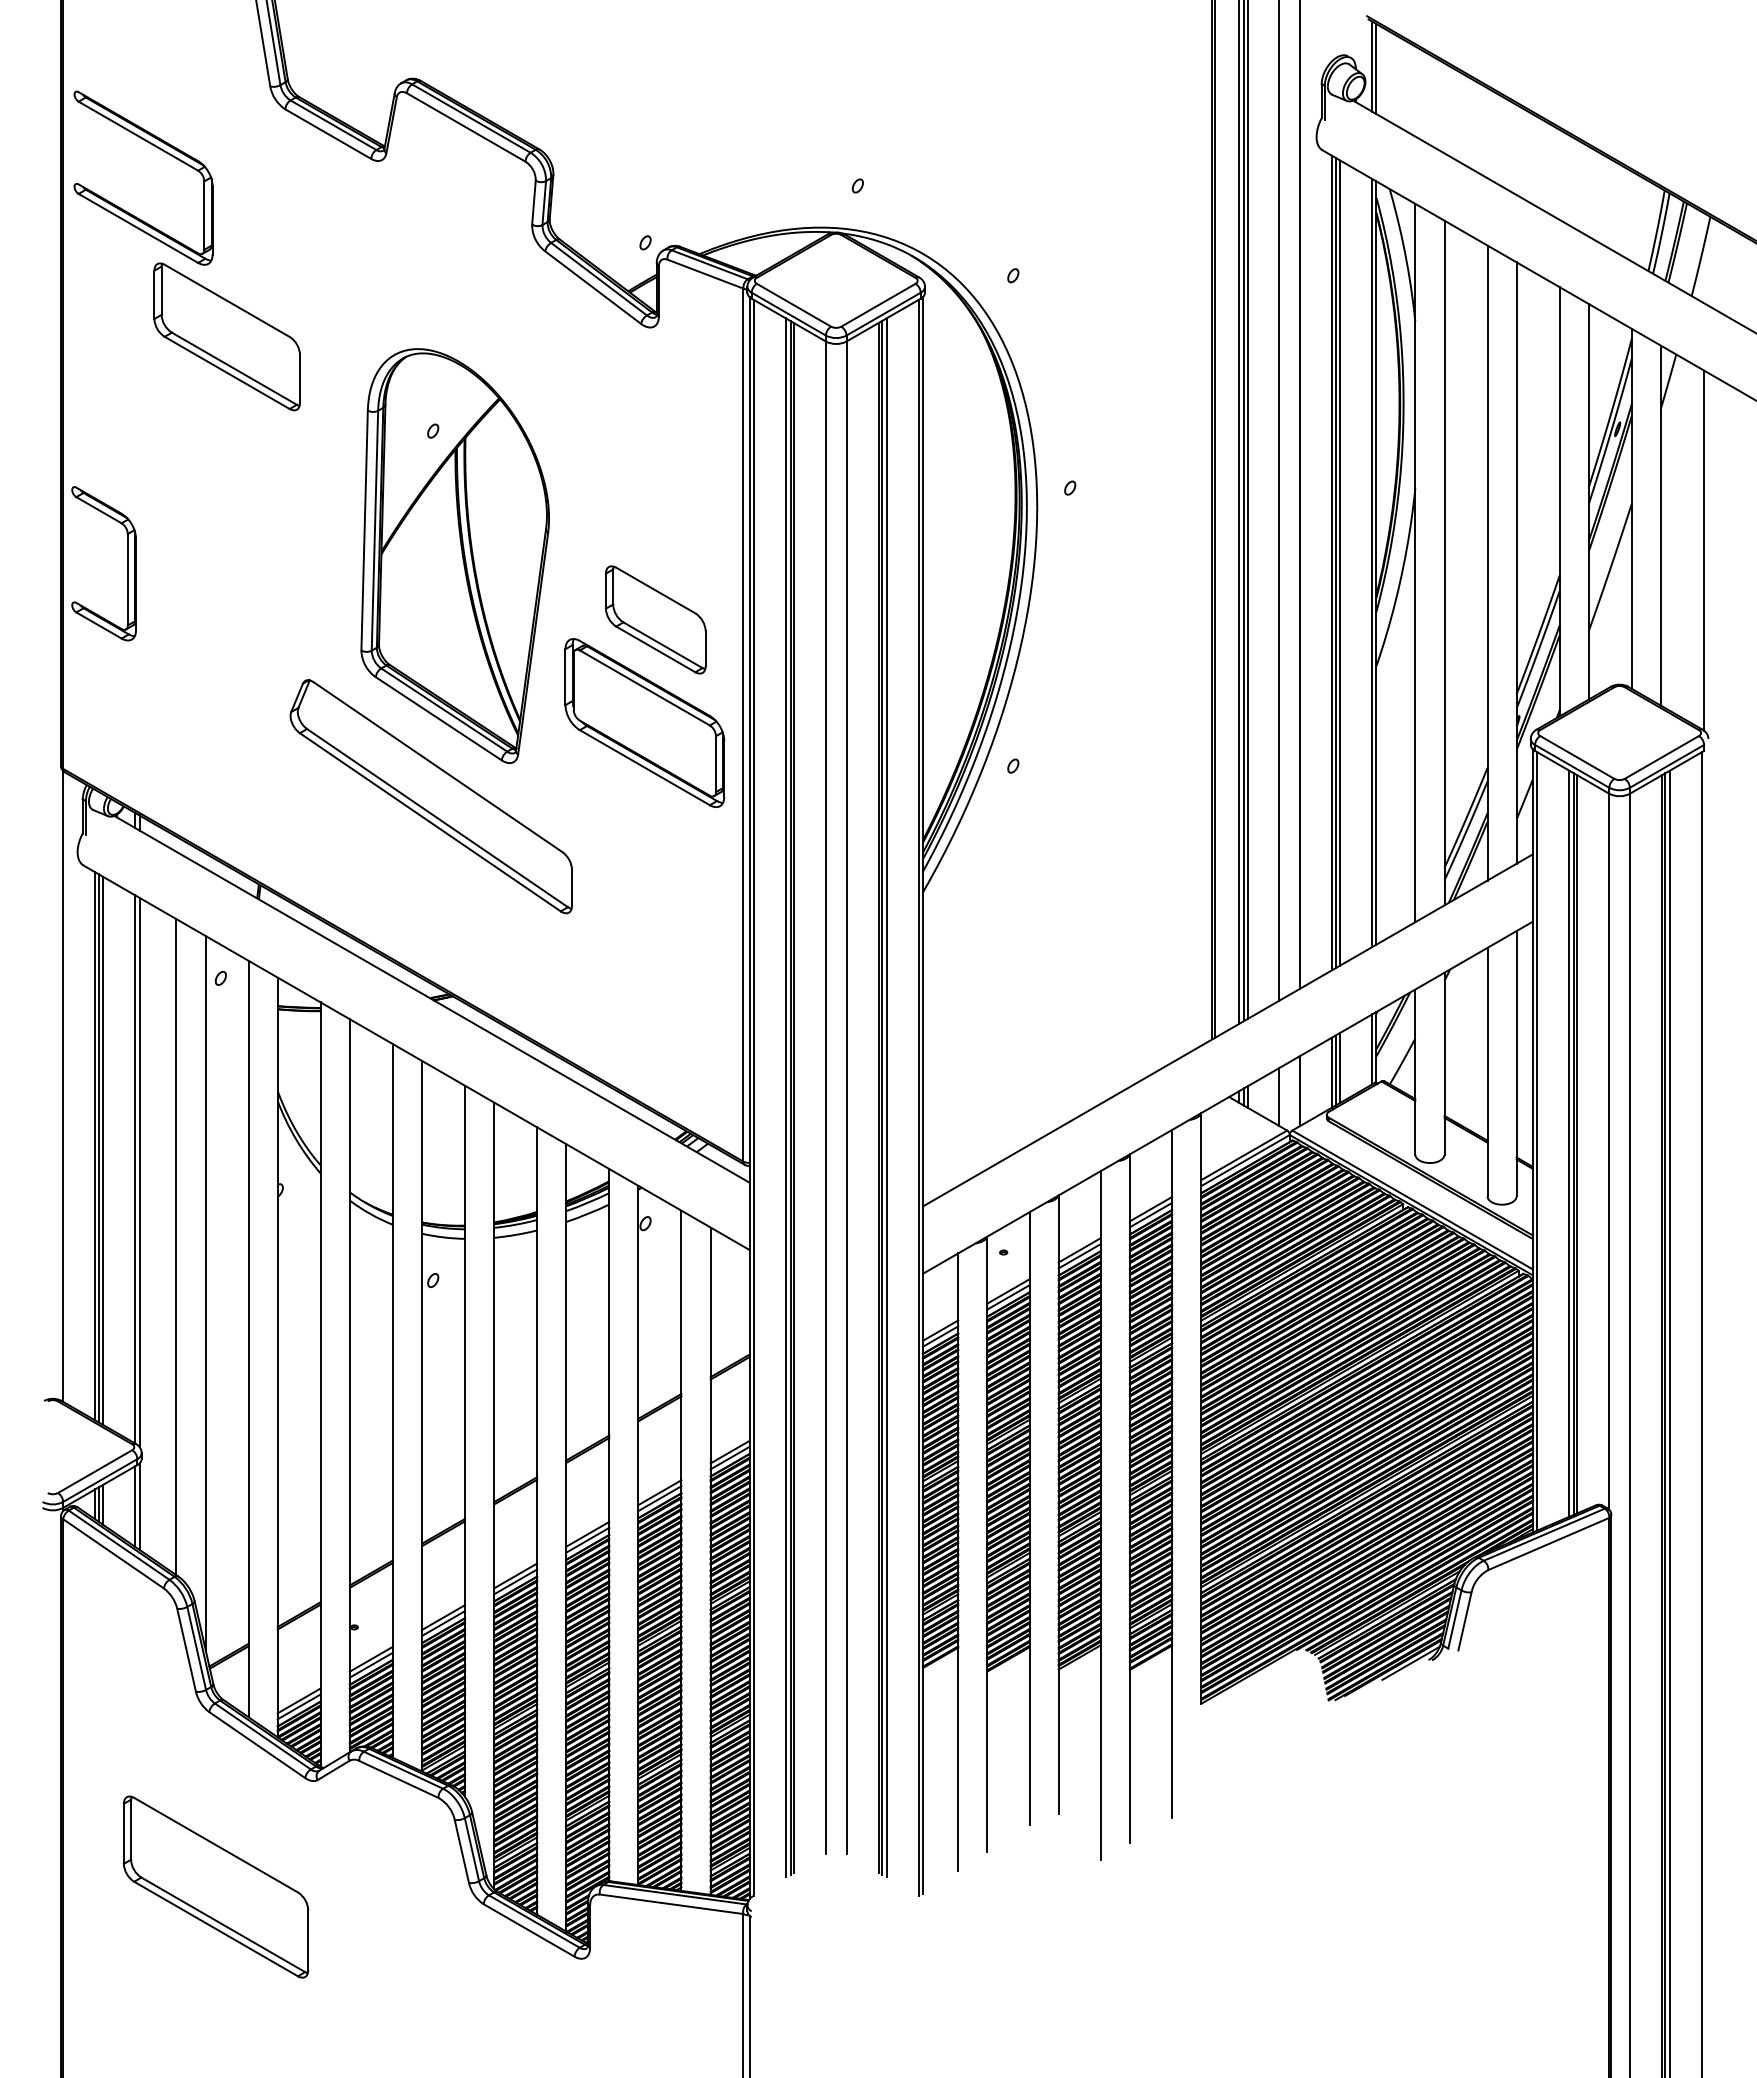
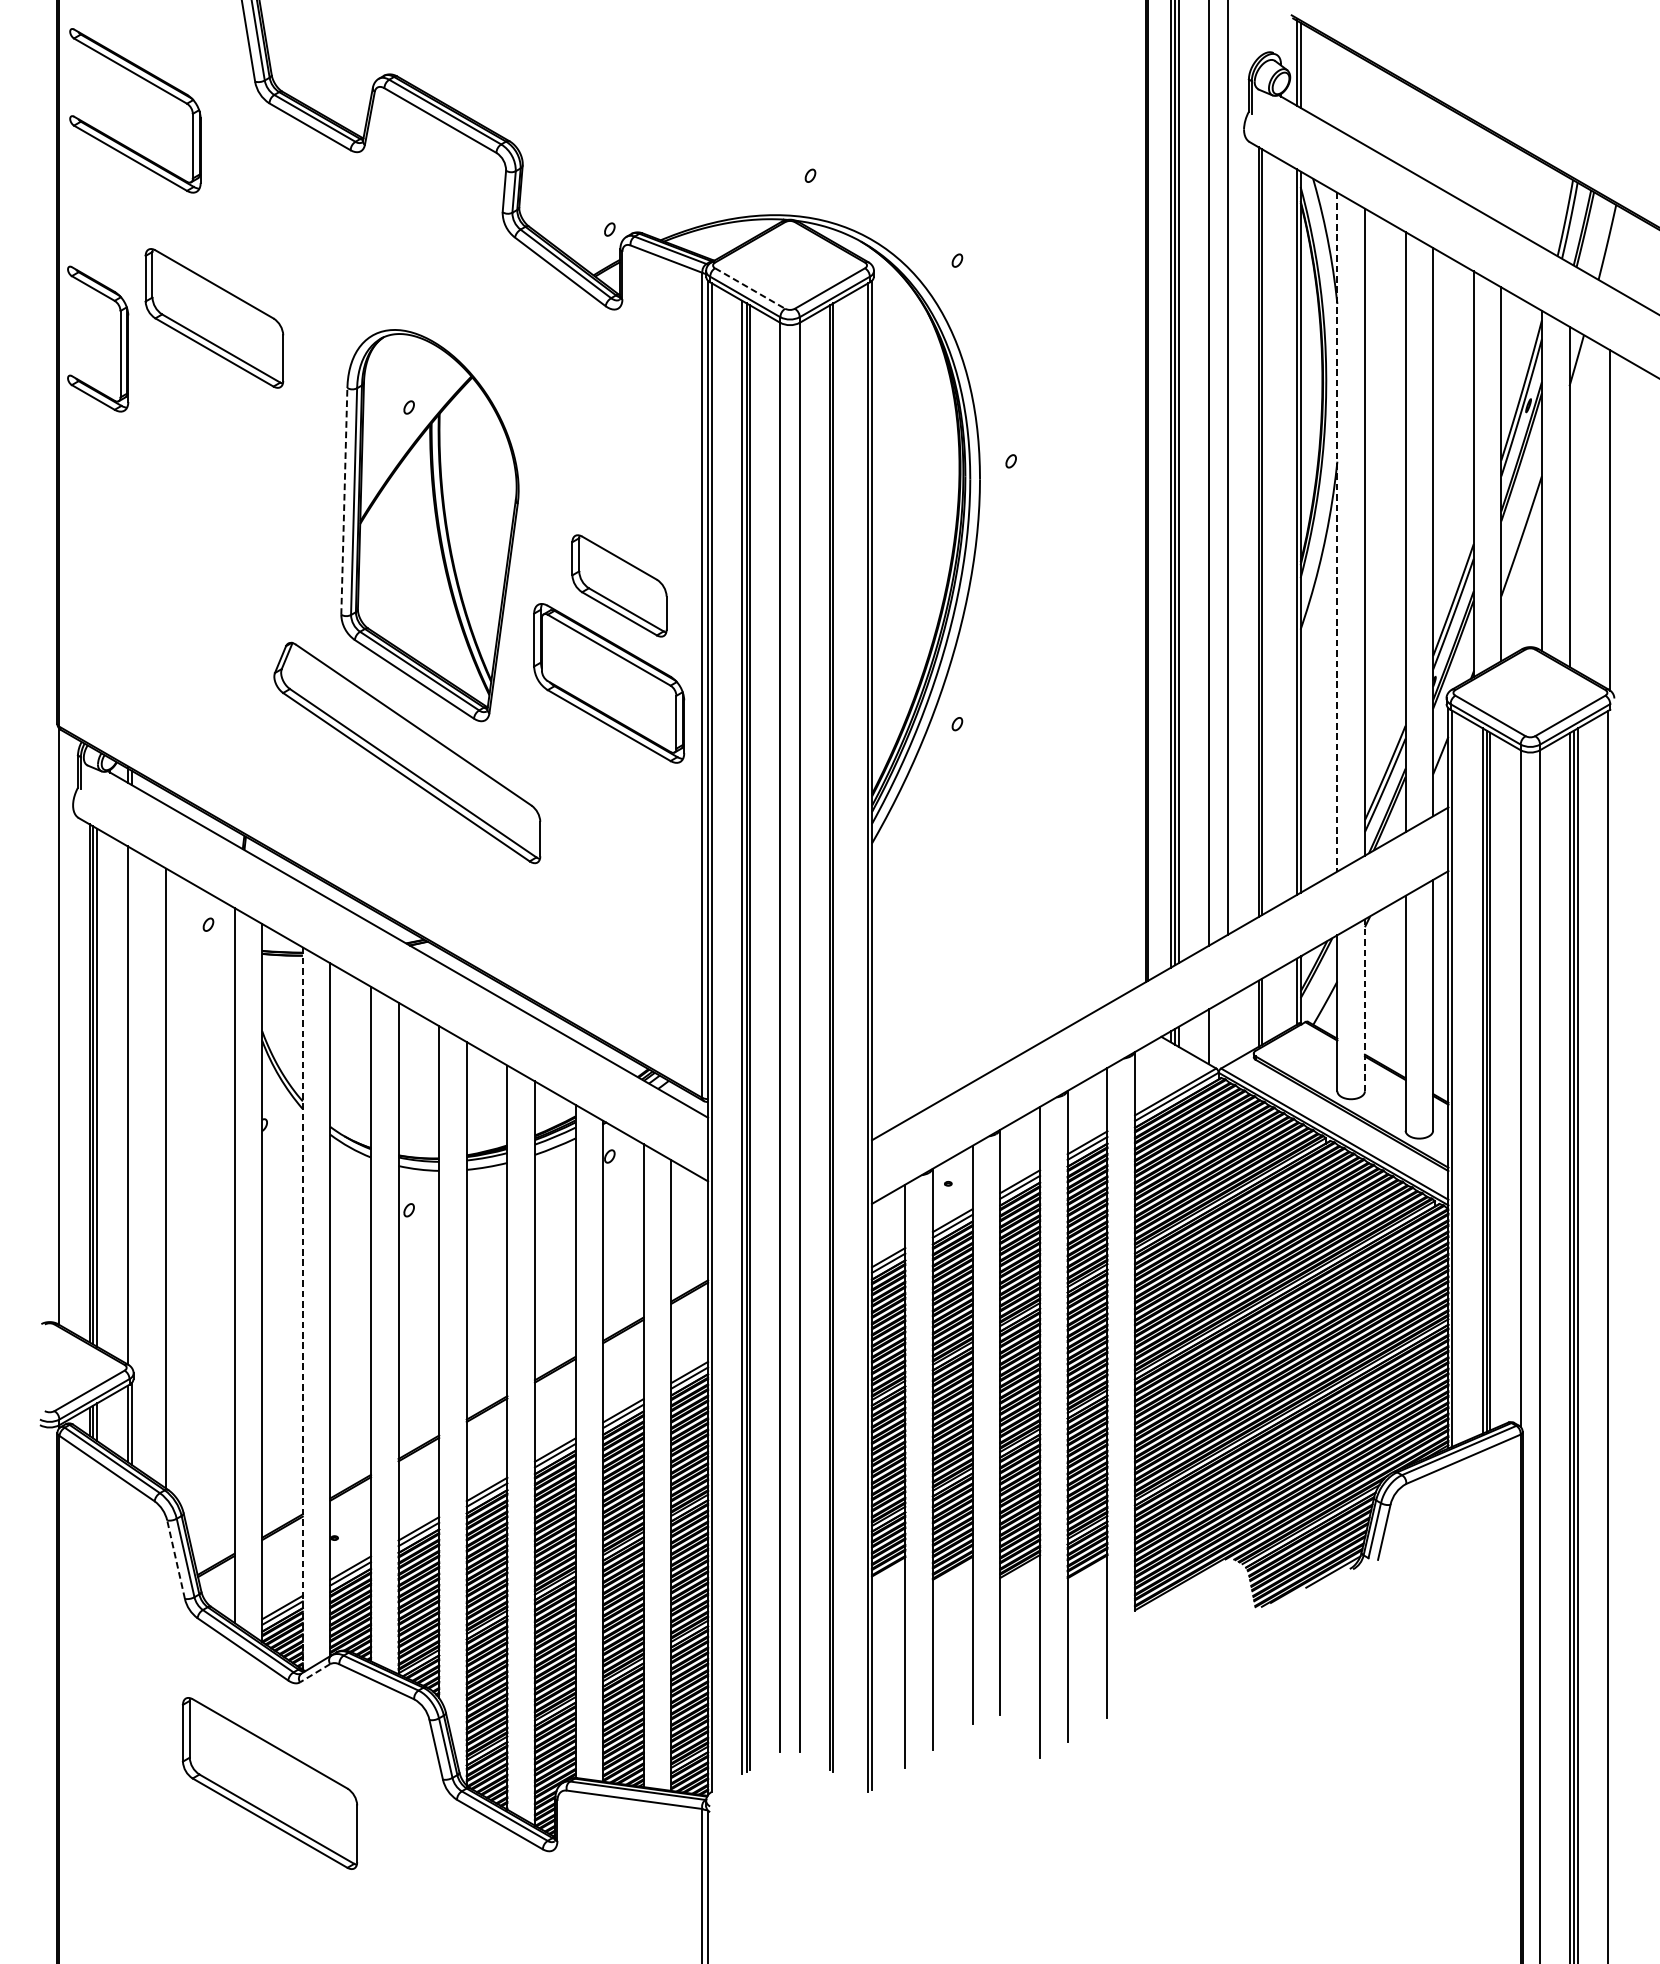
part: (157, 148) -> (148, 82), moved
line: (793, 305) -> (749, 288), solid -> dashed
line: (364, 530) -> (344, 501), solid -> dashed
line: (1340, 562) -> (1266, 531), removed
part: (127, 563) -> (120, 338), moved
line: (1415, 563) -> (1337, 532), solid -> dashed
line: (1444, 1063) -> (1364, 1005), solid -> dashed
line: (1340, 1067) -> (1266, 1008), removed
line: (1300, 1091) -> (1228, 1031), removed
line: (886, 1097) -> (837, 1037), removed
line: (139, 1172) -> (131, 1108), removed
line: (205, 1292) -> (193, 1221), removed
line: (320, 1385) -> (302, 1309), solid -> dashed
line: (186, 1650) -> (175, 1559), solid -> dashed
line: (333, 1770) -> (314, 1673), solid -> dashed
part: (215, 1886) -> (269, 1782), moved

